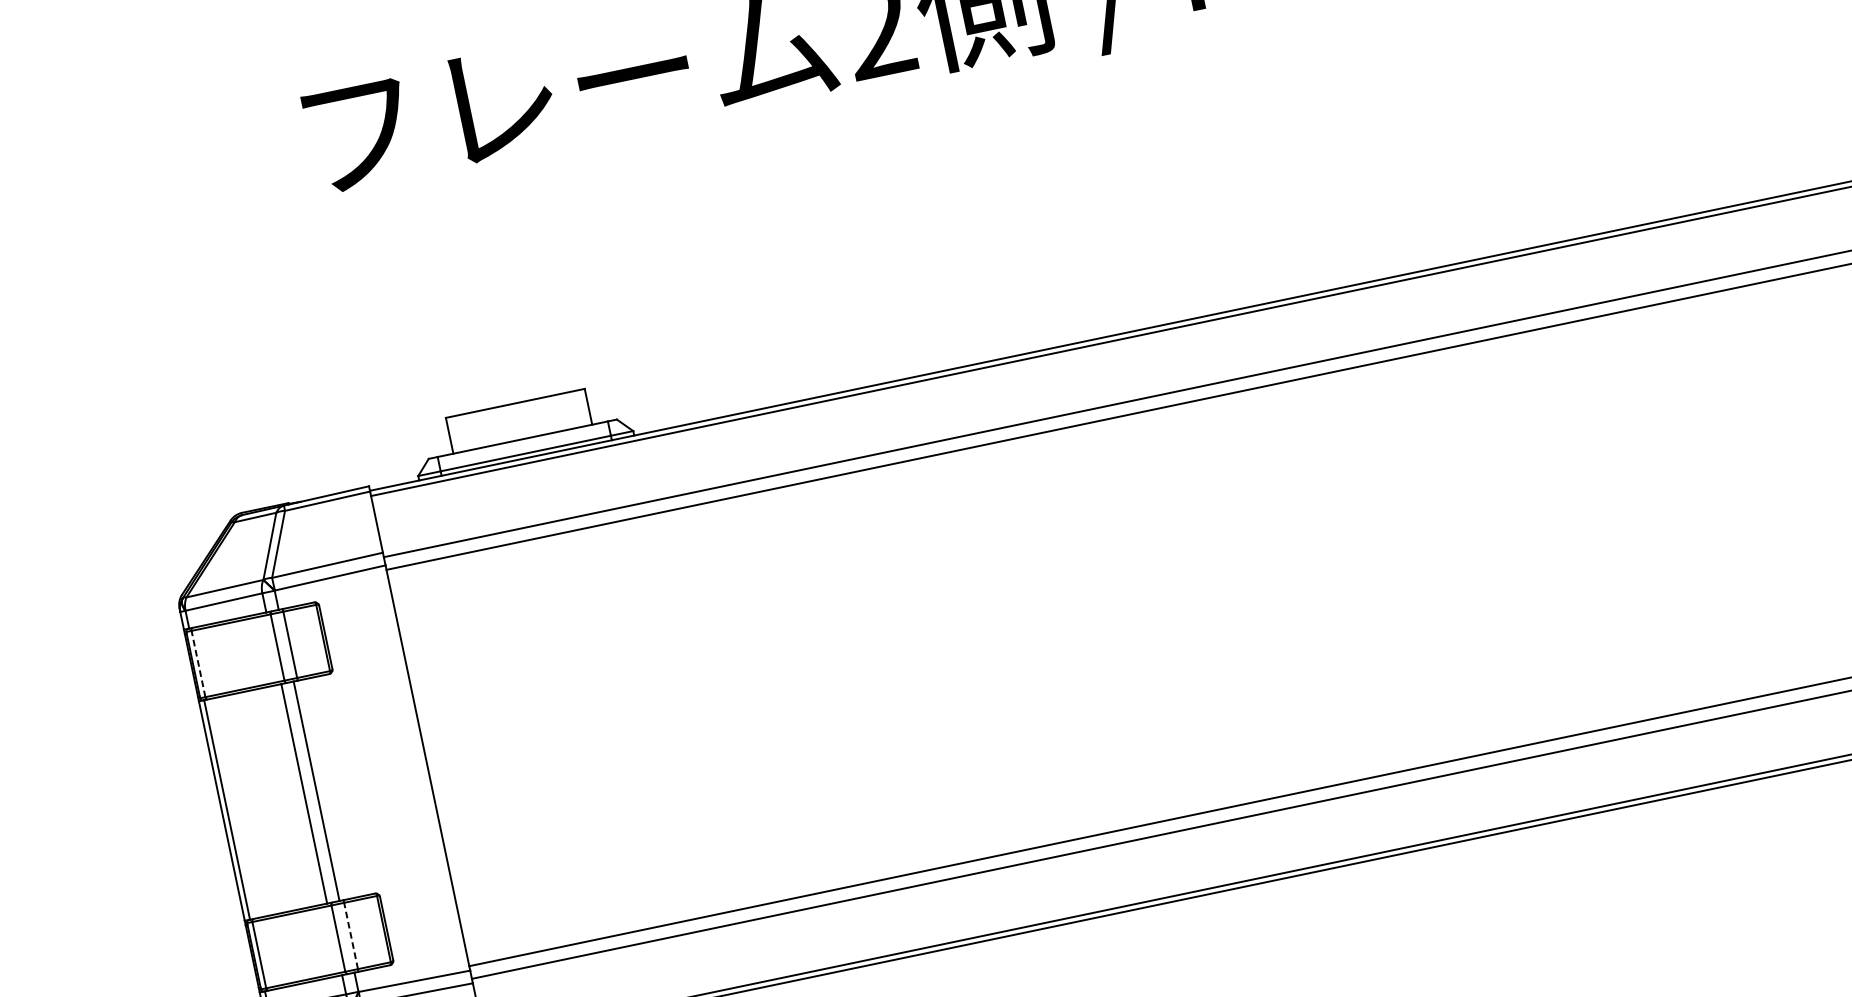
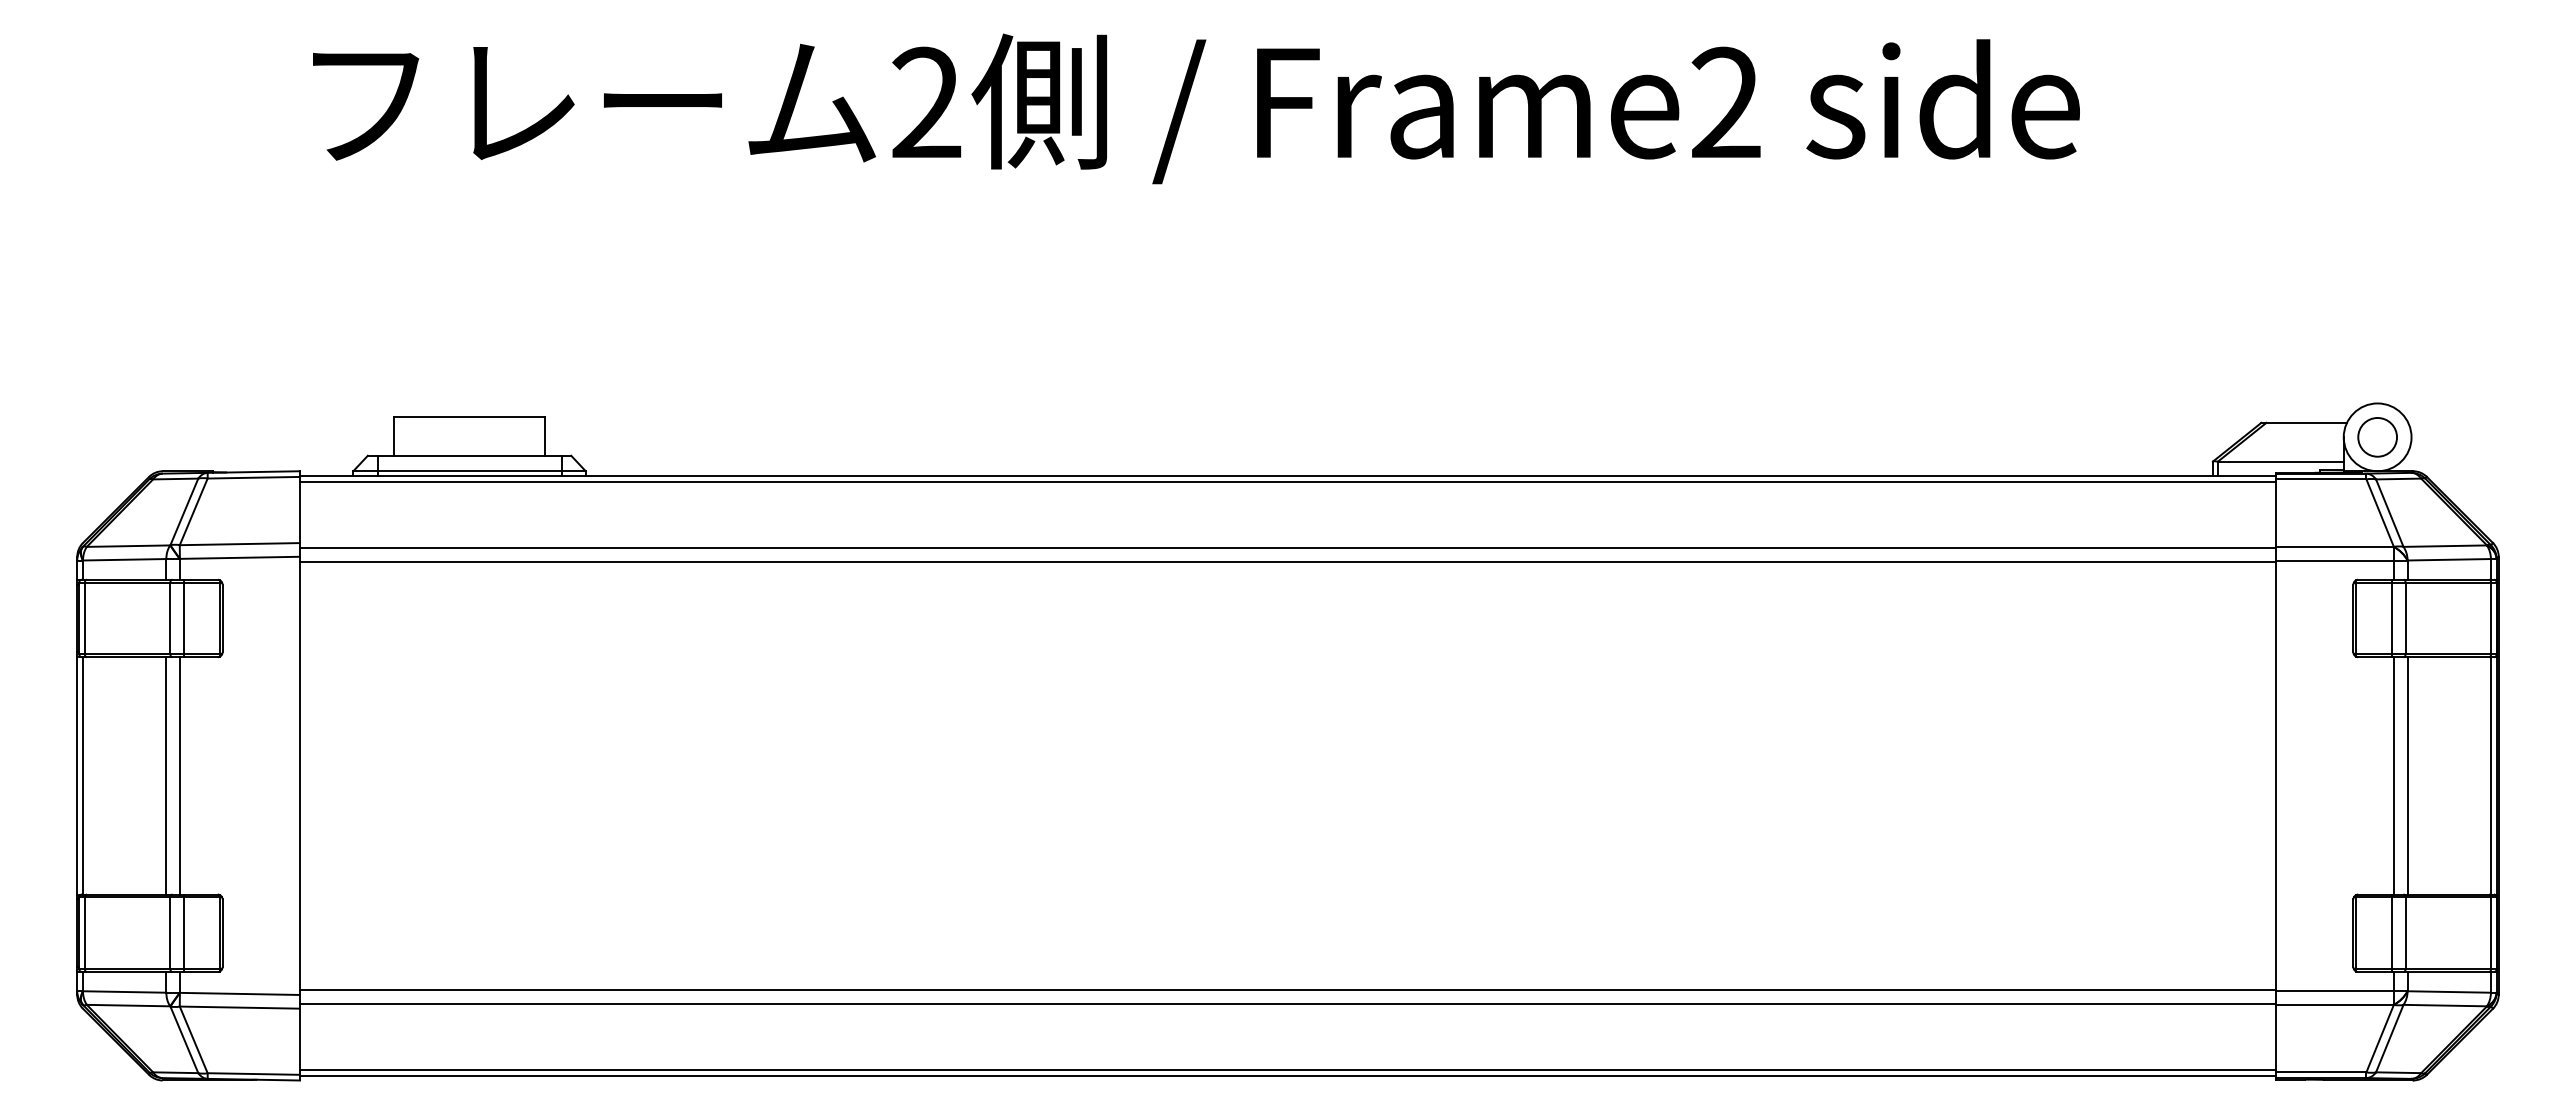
line: (198, 664) -> (84, 618), dashed -> solid
line: (351, 936) -> (184, 933), dashed -> solid

